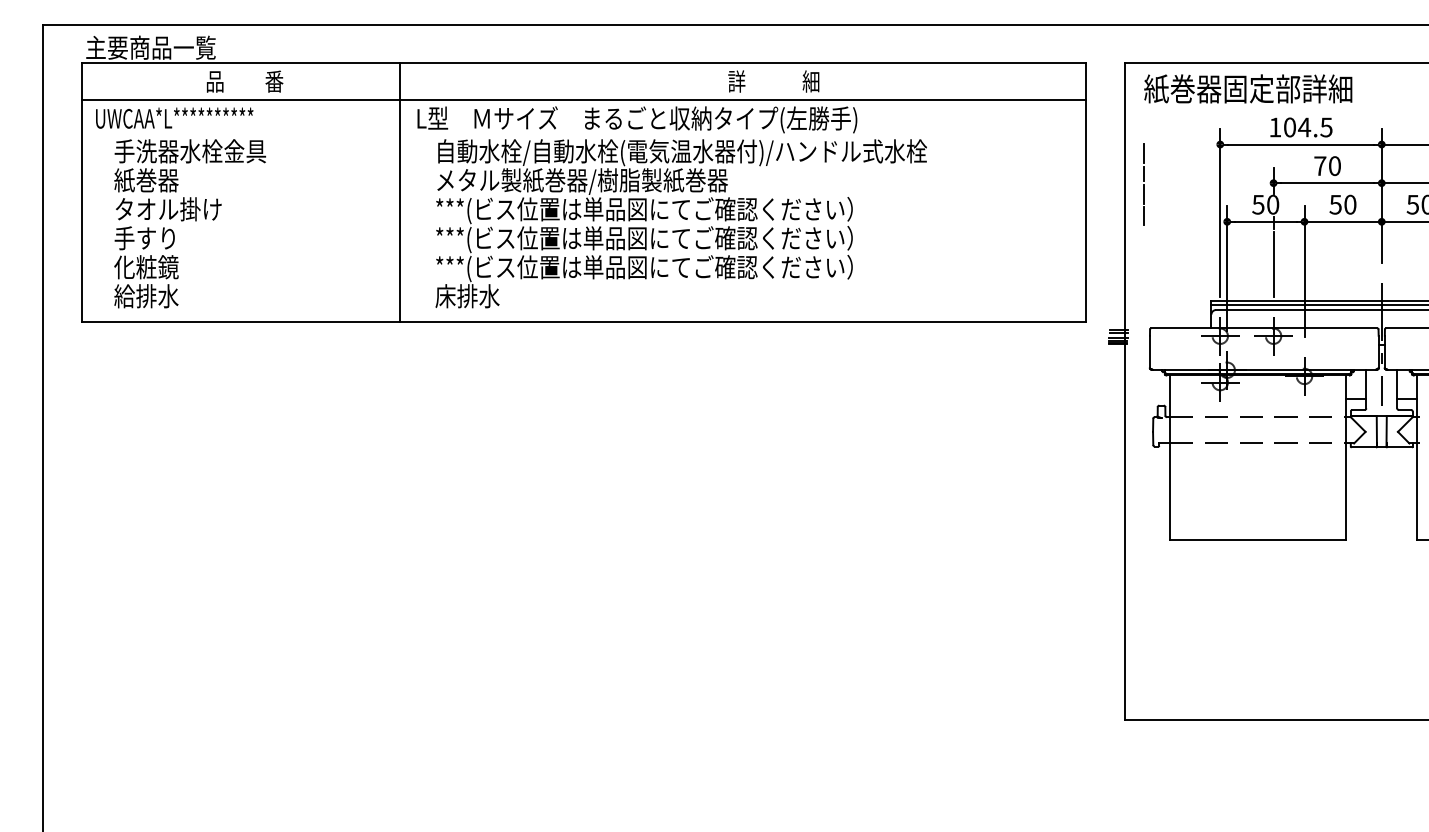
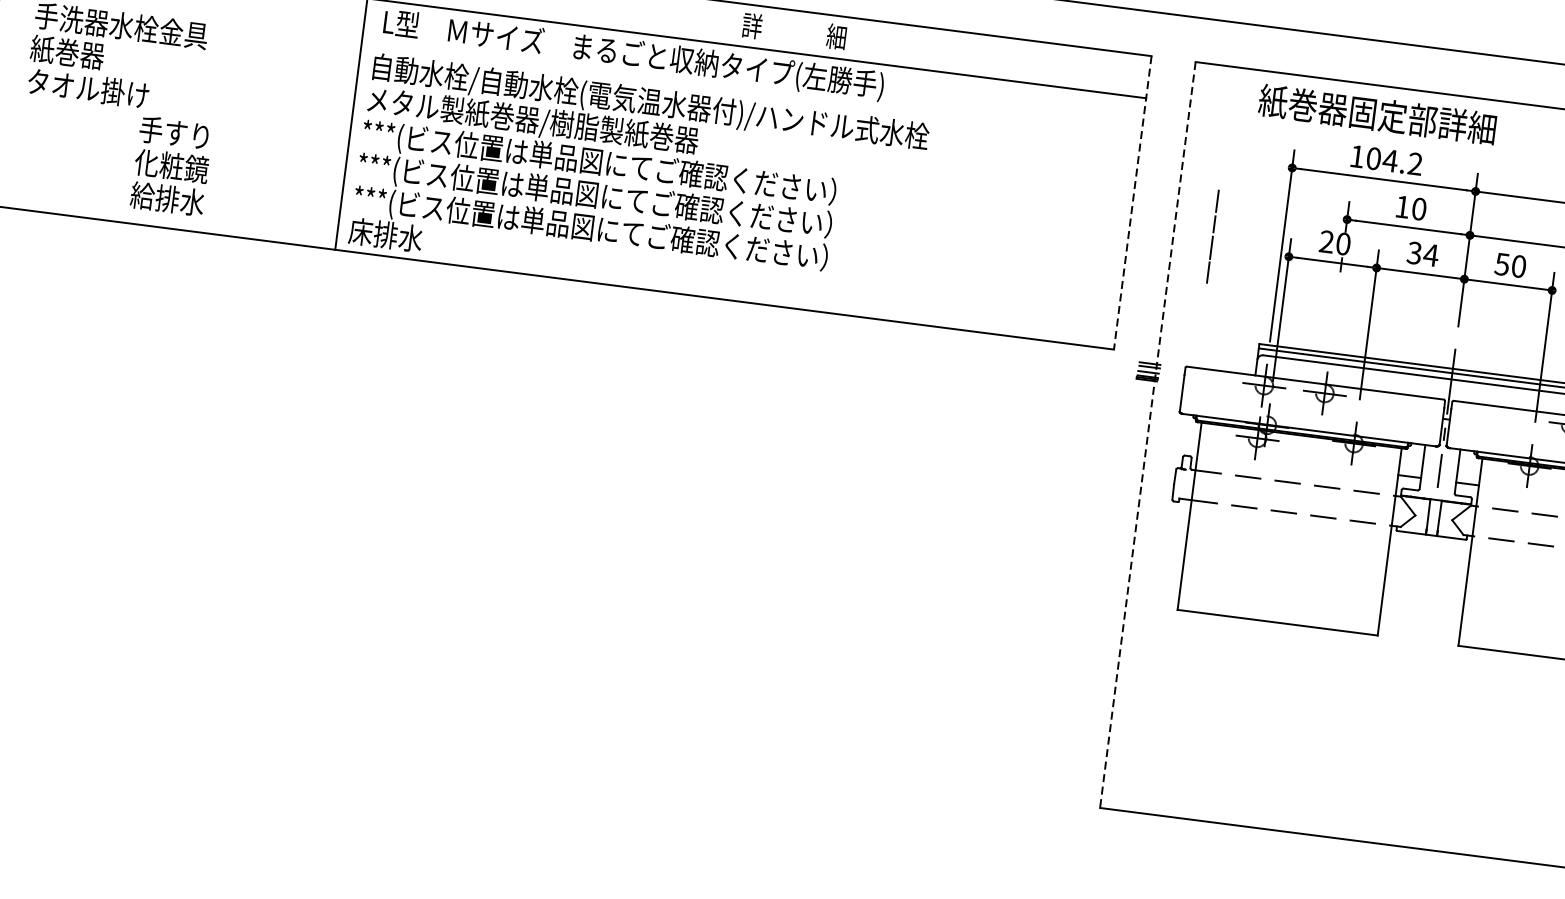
text: (1248, 88) -> (1377, 114), moved
text: (1326, 127) -> (1415, 164), 104.5 -> 104.2
text: (1320, 165) -> (1402, 206), 70 -> 10
line: (1143, 184) -> (1212, 236), moved
line: (1086, 192) -> (1133, 202), solid -> dashed
text: (1258, 204) -> (1326, 241), 50 -> 20
text: (1343, 204) -> (1423, 253), 50 -> 34
text: (680, 223) -> (638, 183), moved
line: (1273, 264) -> (1335, 311), removed
text: (146, 267) -> (171, 166), moved
line: (1124, 392) -> (1147, 435), solid -> dashed

